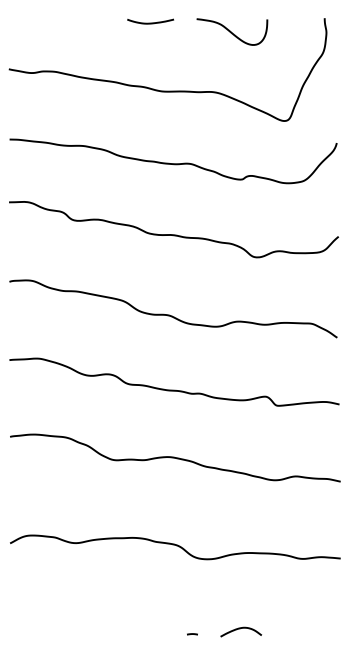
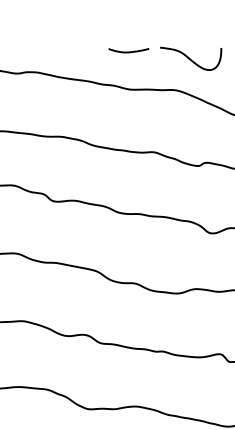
curve: (150, 22) -> (128, 51), moved
curve: (231, 31) -> (190, 58), moved

